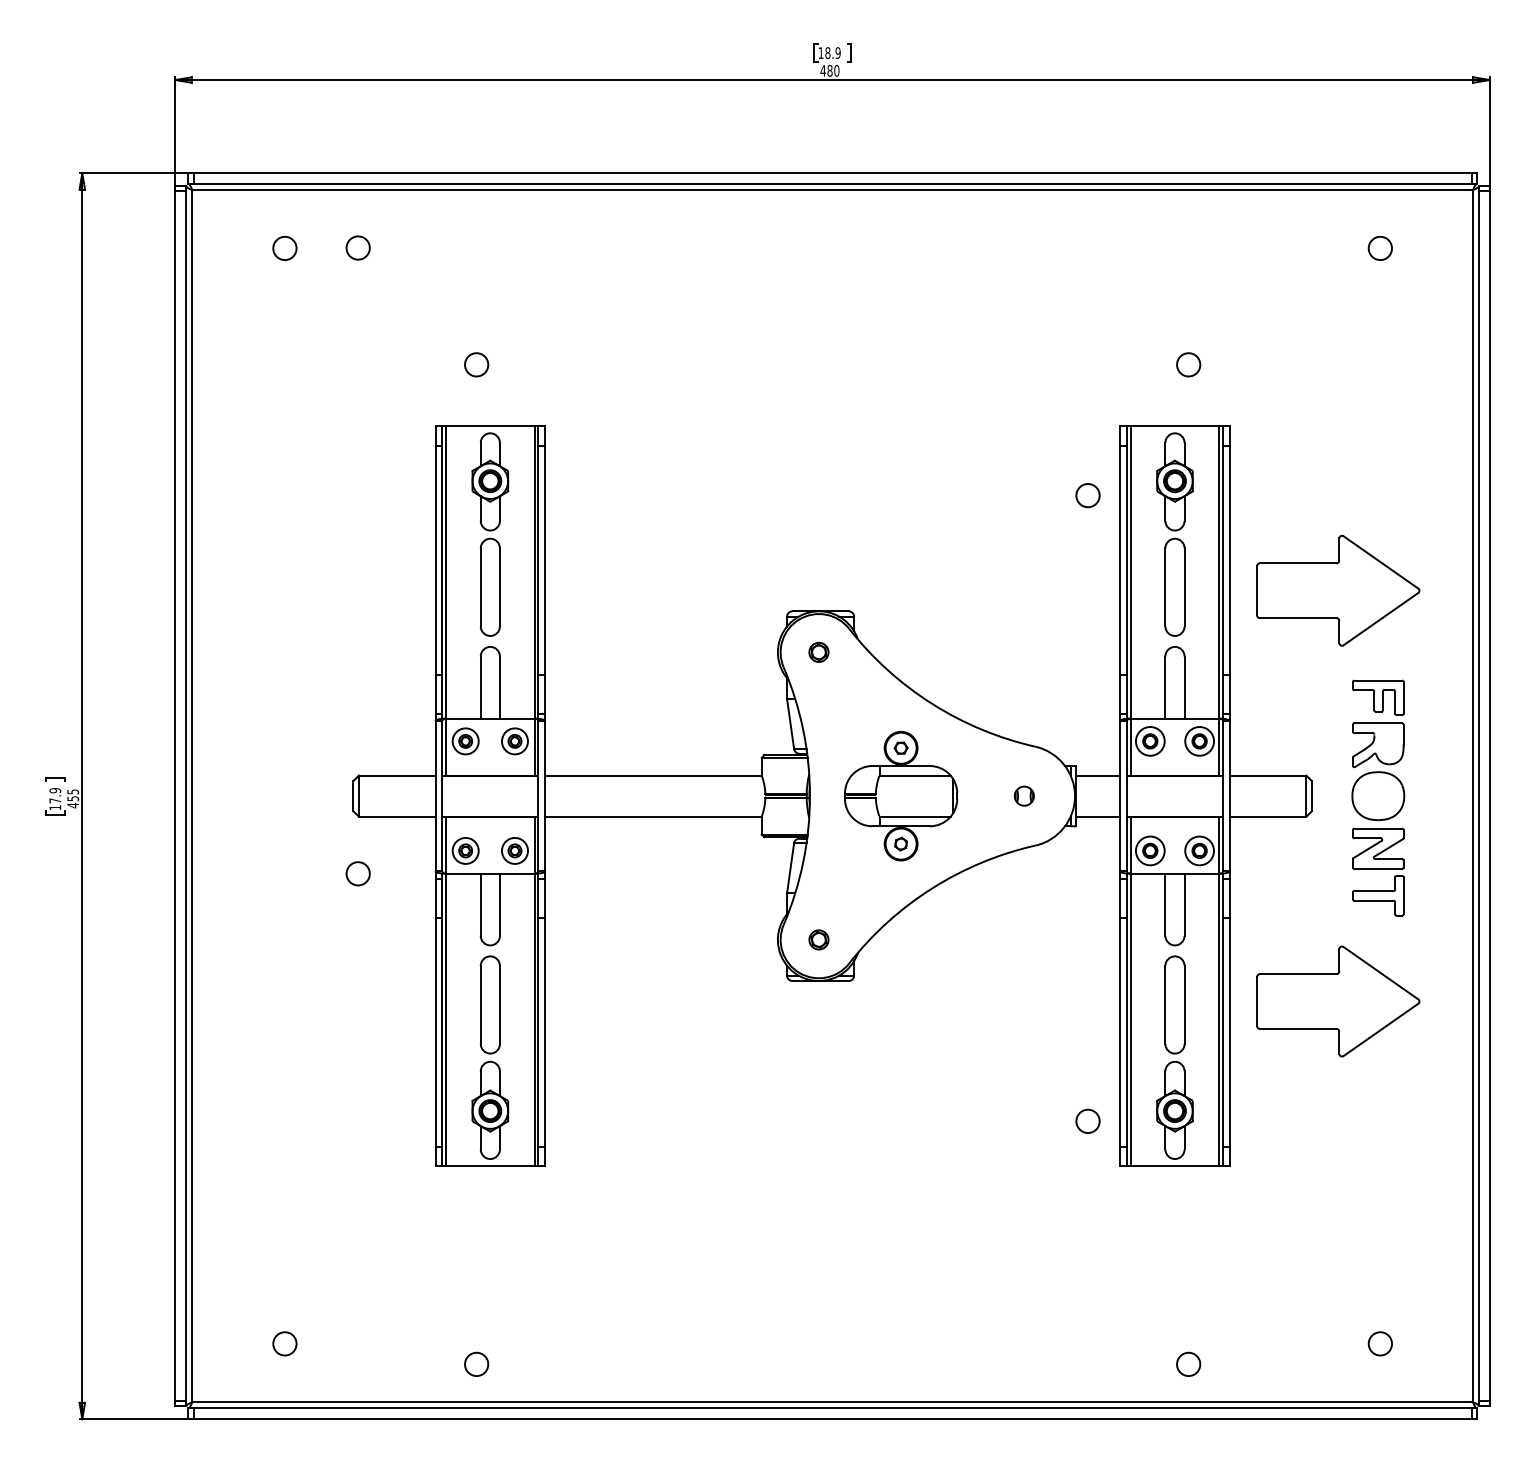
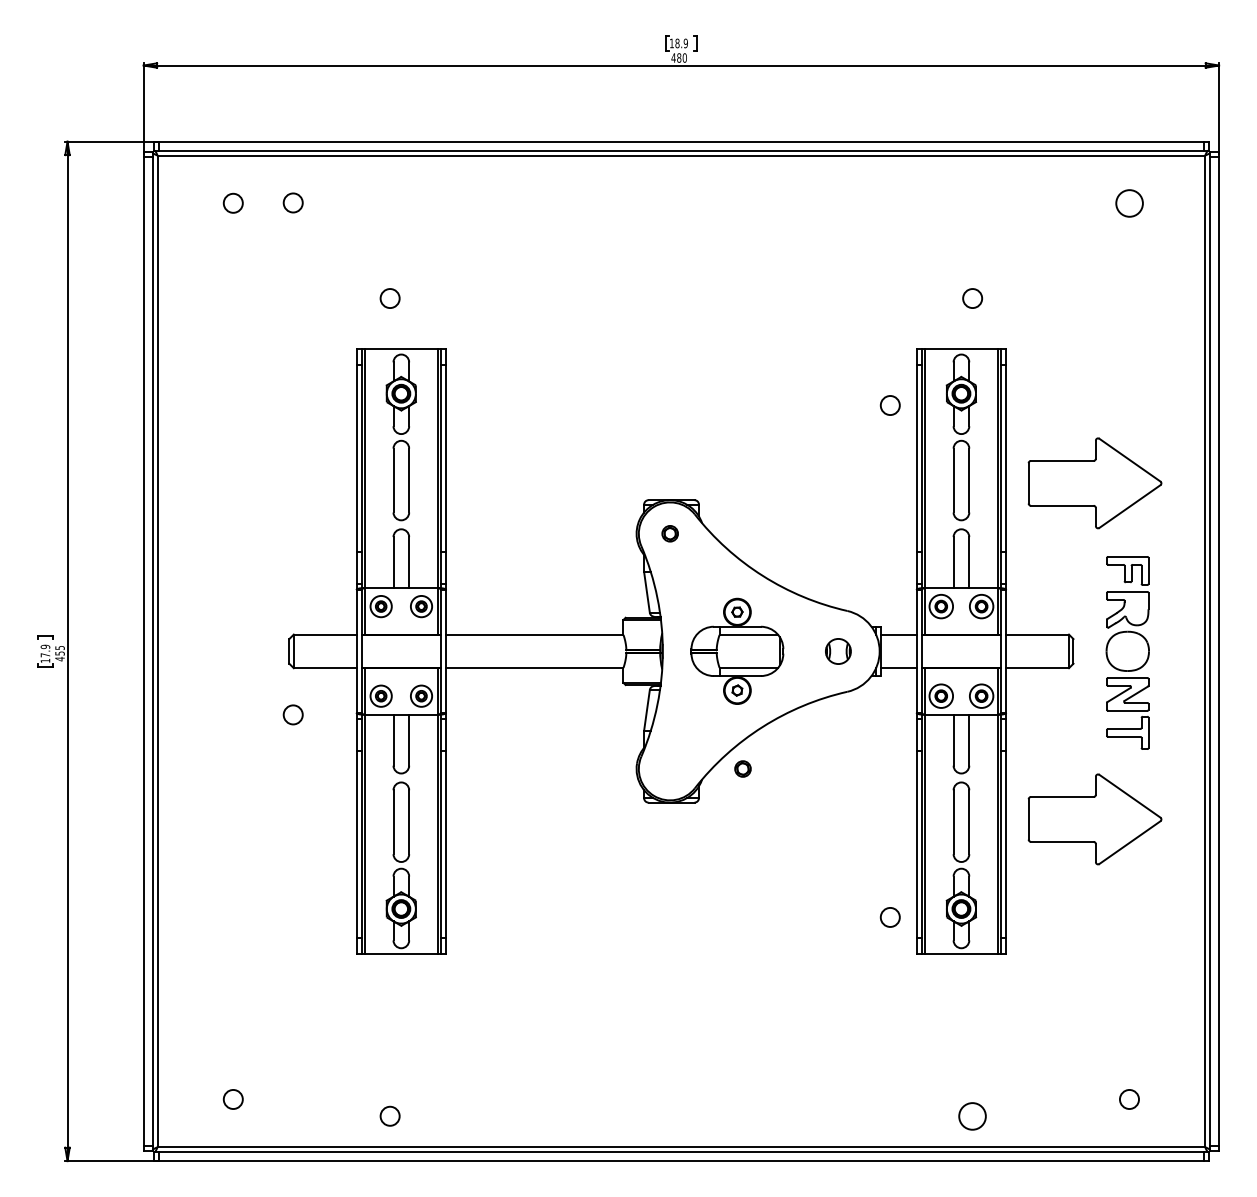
circle: (1379, 247) -> (1128, 202), size x1.4
part: (1023, 795) -> (837, 650), size x1.6
part: (818, 939) -> (742, 768), moved
circle: (1188, 1363) -> (972, 1115), size x1.4

